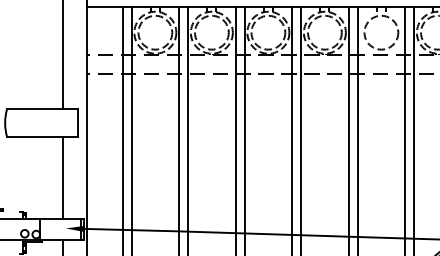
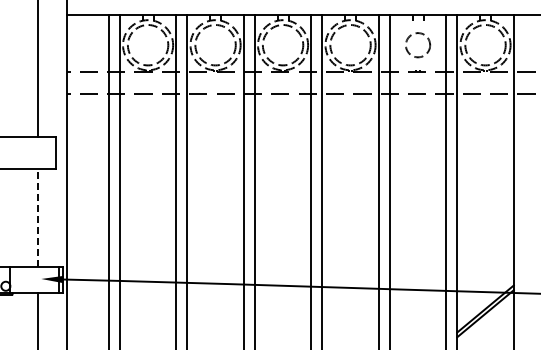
circle: (380, 32) -> (417, 45), size x0.6
line: (62, 177) -> (37, 218), solid -> dashed

